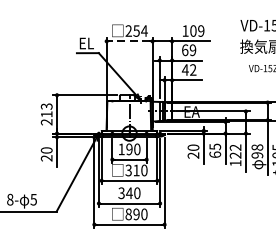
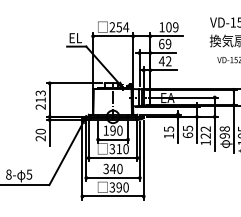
line: (128, 41) -> (112, 36), dashed -> solid
text: (192, 151) -> (168, 132), 20 -> 15
text: (128, 214) -> (112, 187), 890 -> 390

